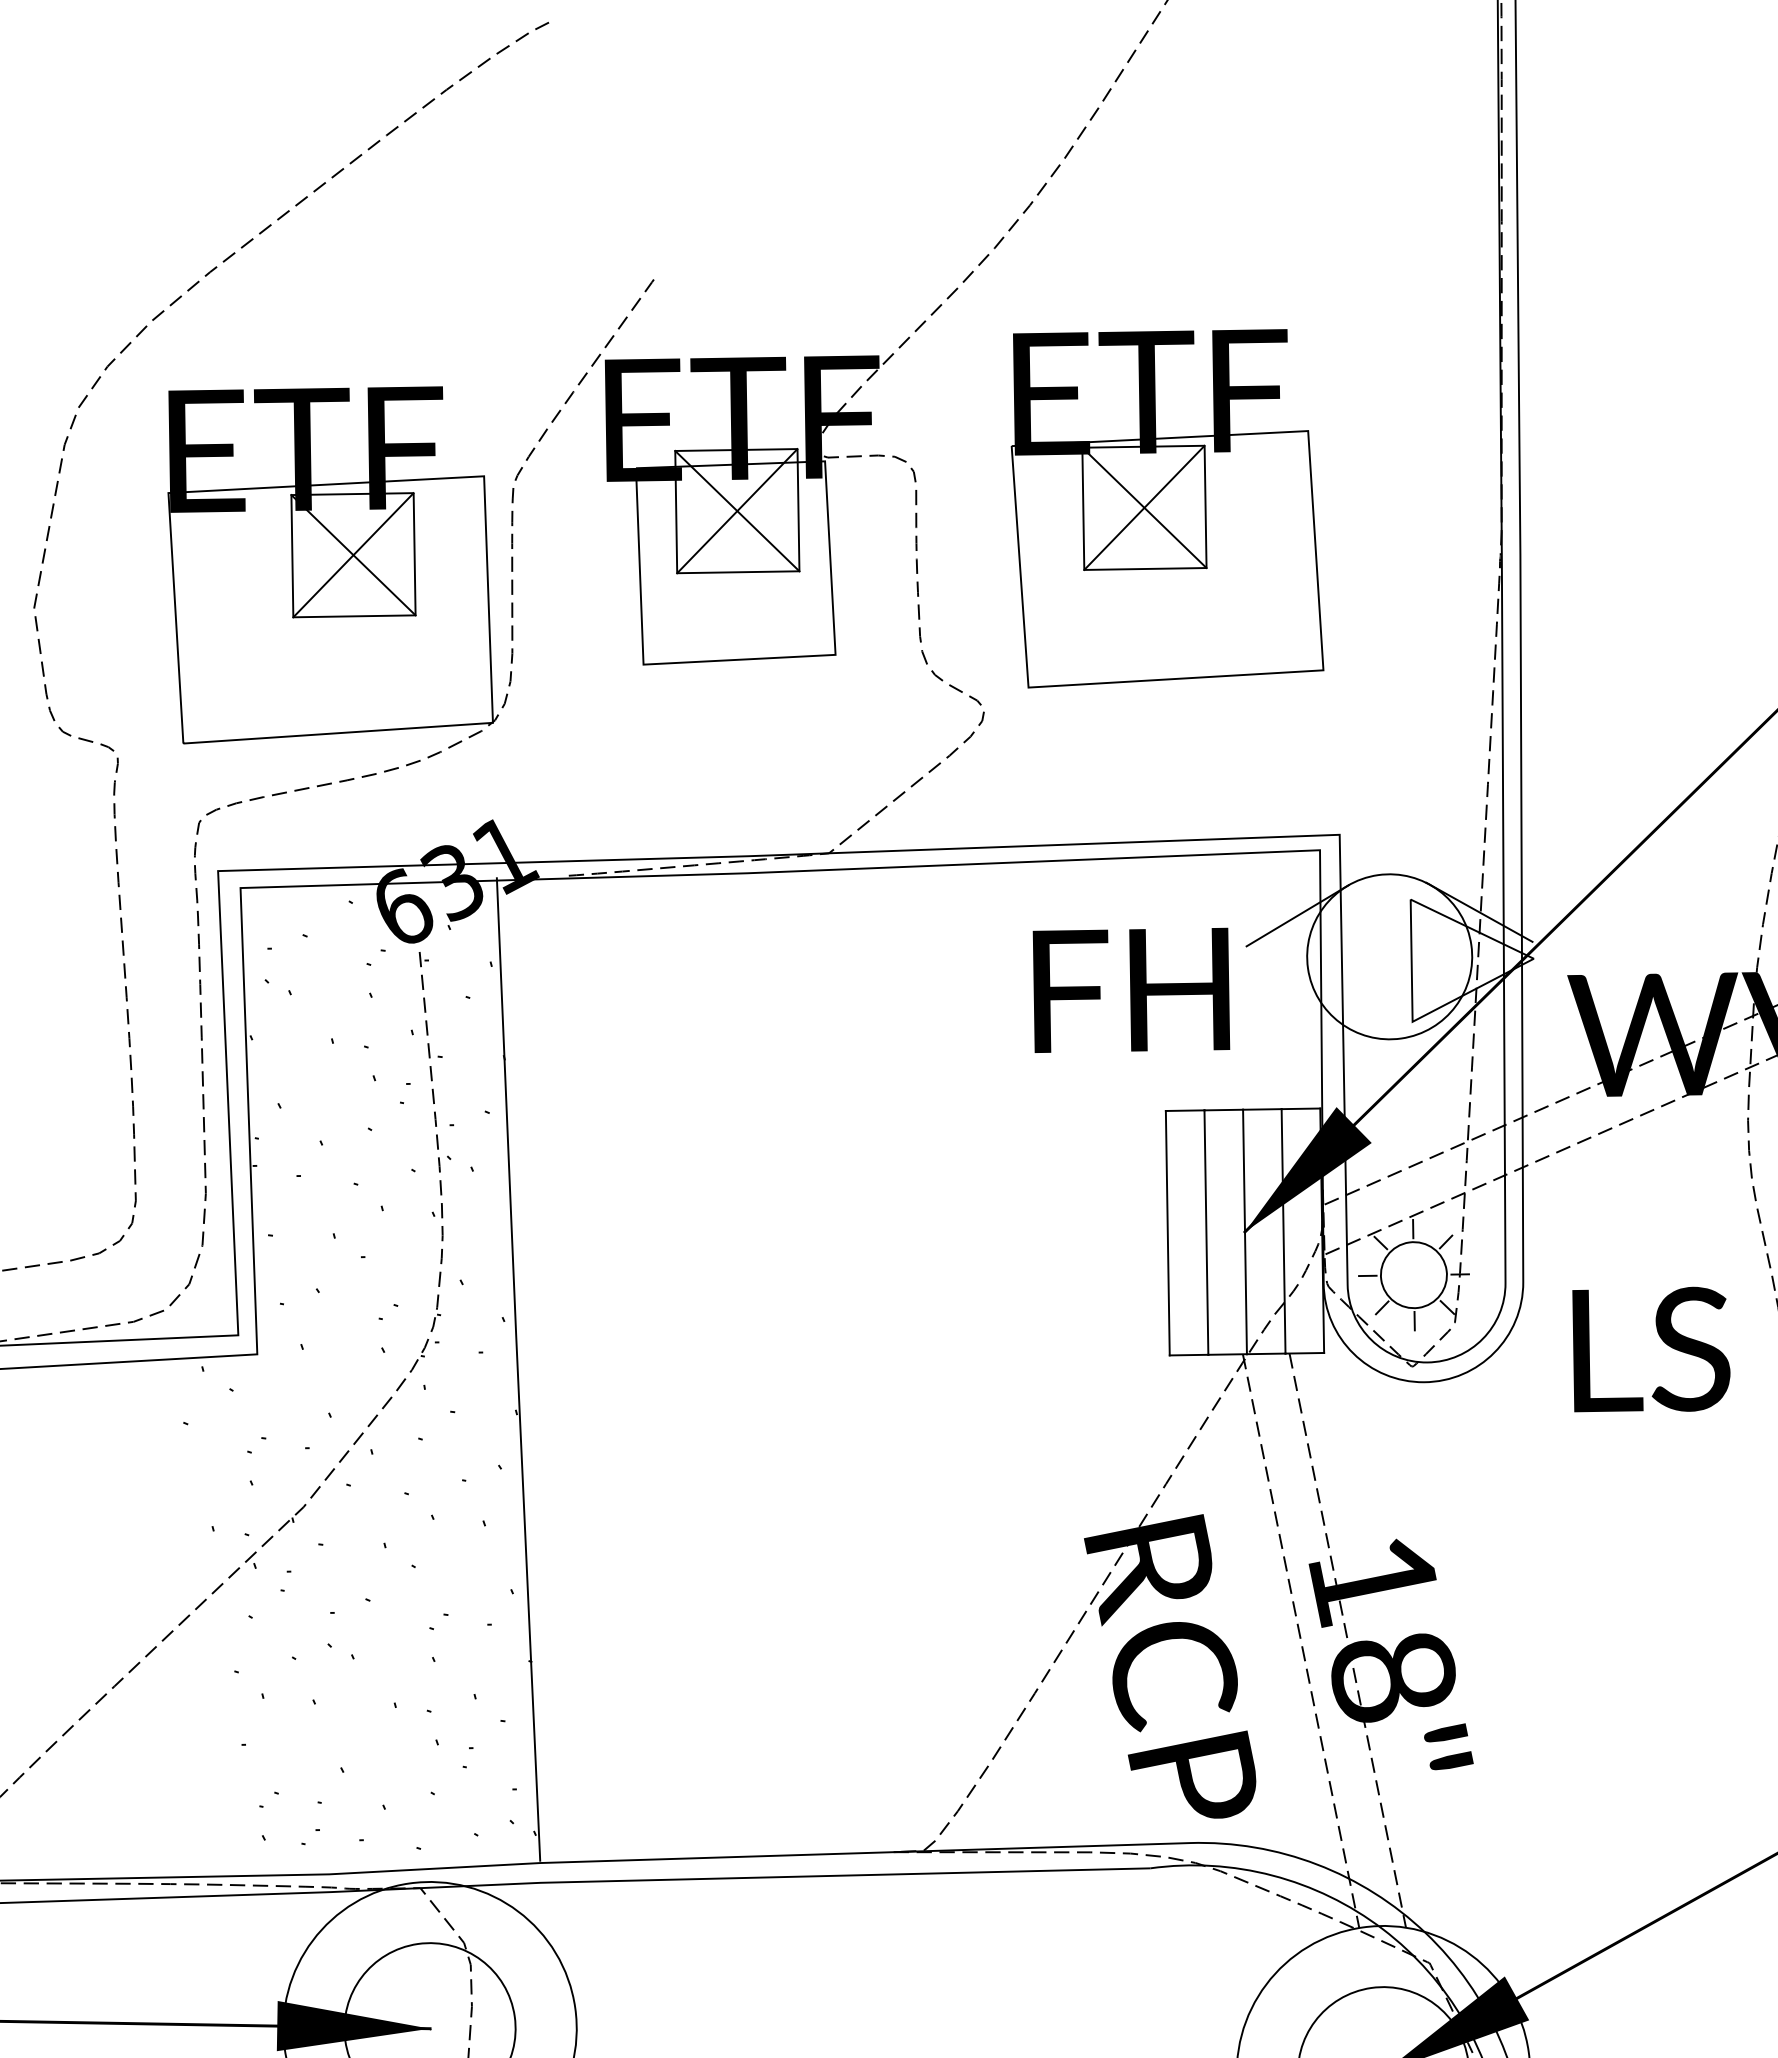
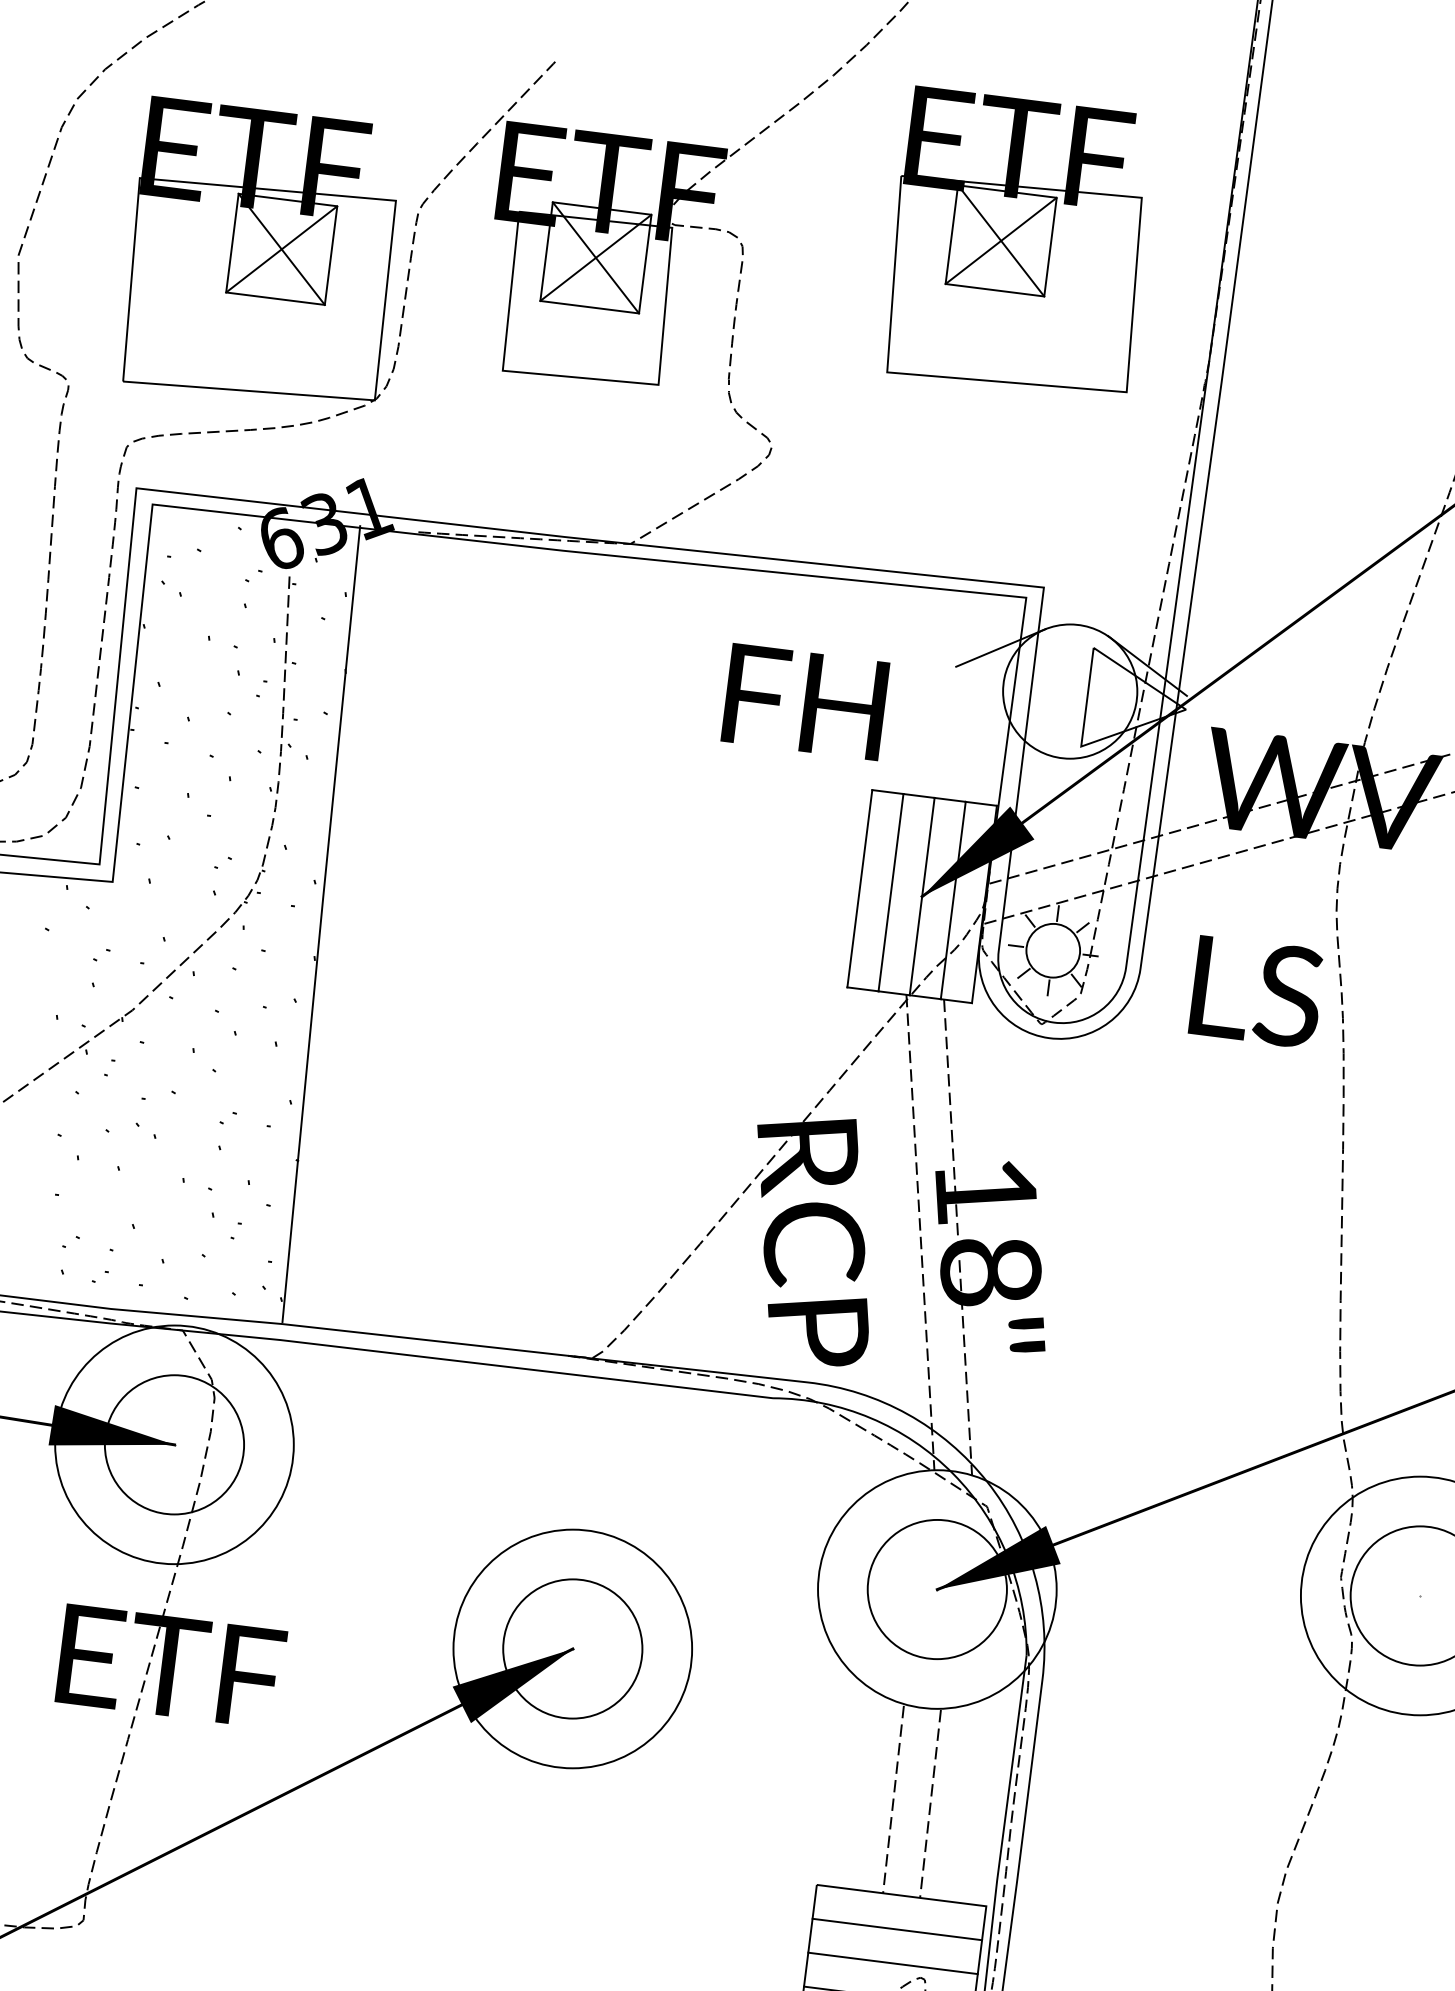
part: (1160, 503) -> (1014, 239), moved
text: (1131, 990) -> (805, 702), moved
text: (1649, 1348) -> (1255, 990), moved

